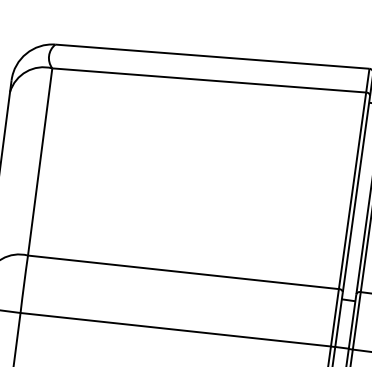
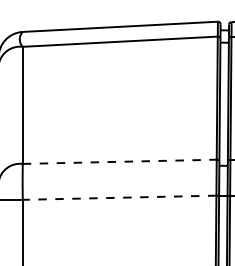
line: (183, 271) -> (119, 161), solid -> dashed
line: (175, 329) -> (119, 197), solid -> dashed

